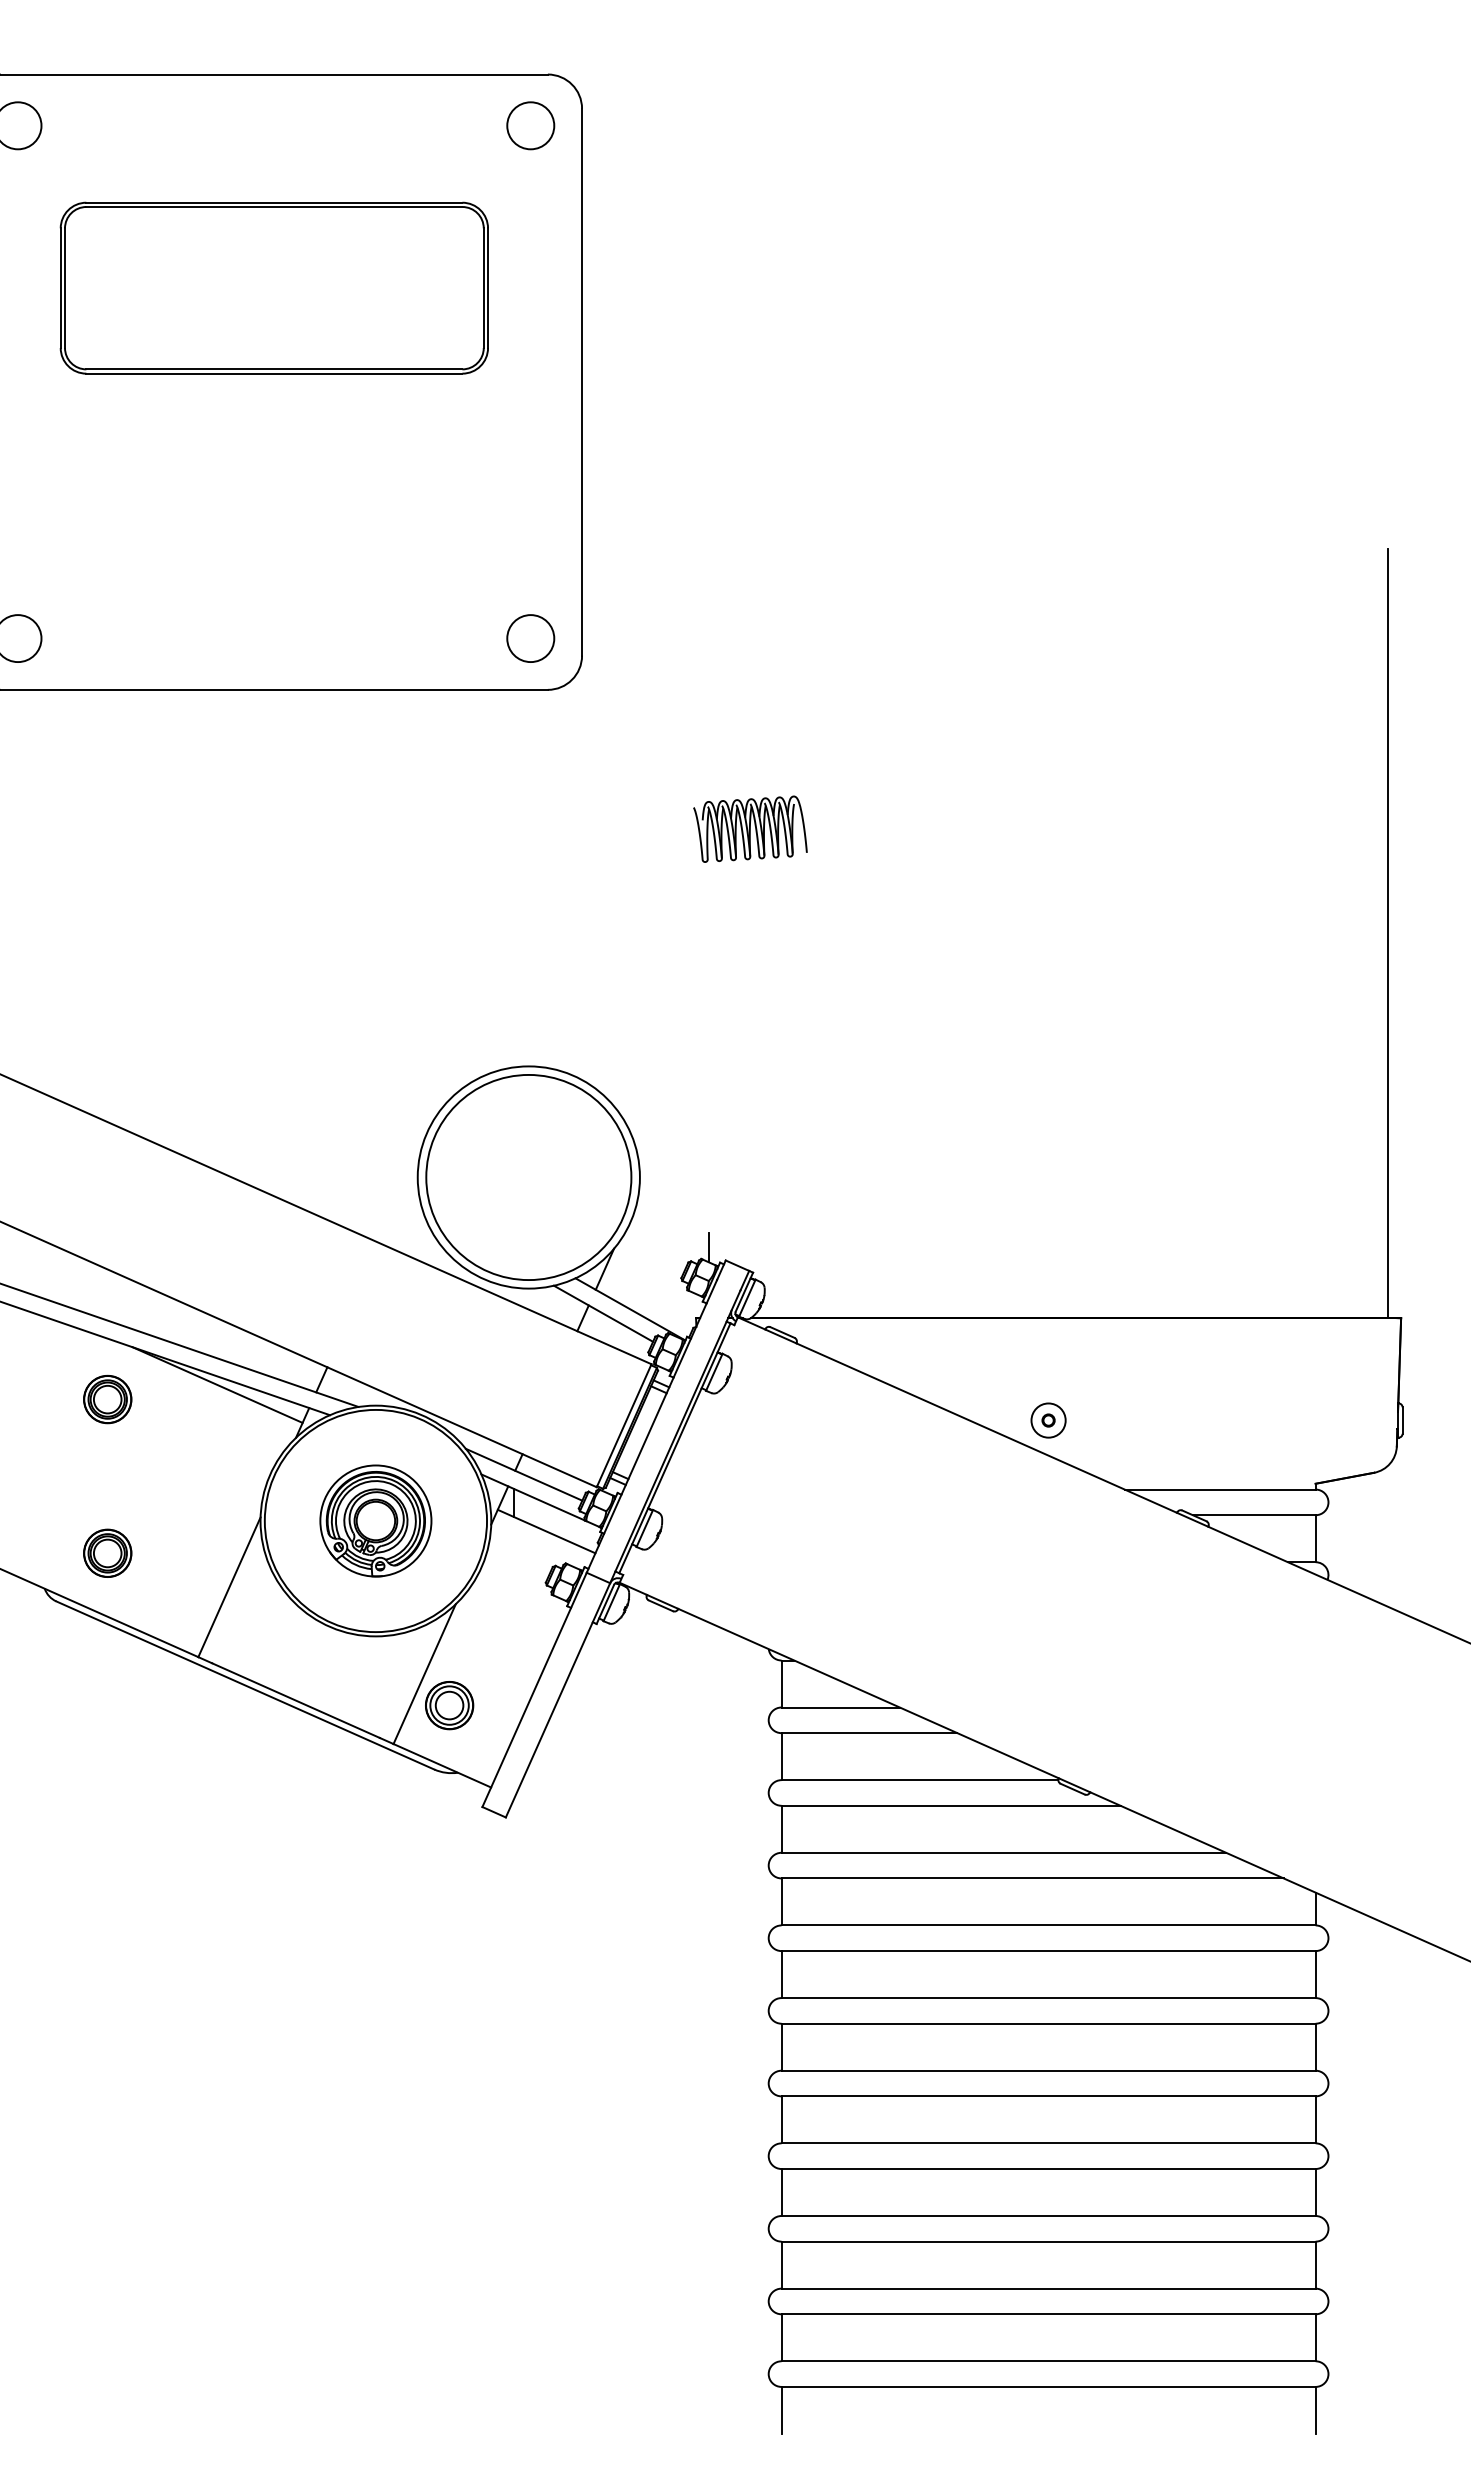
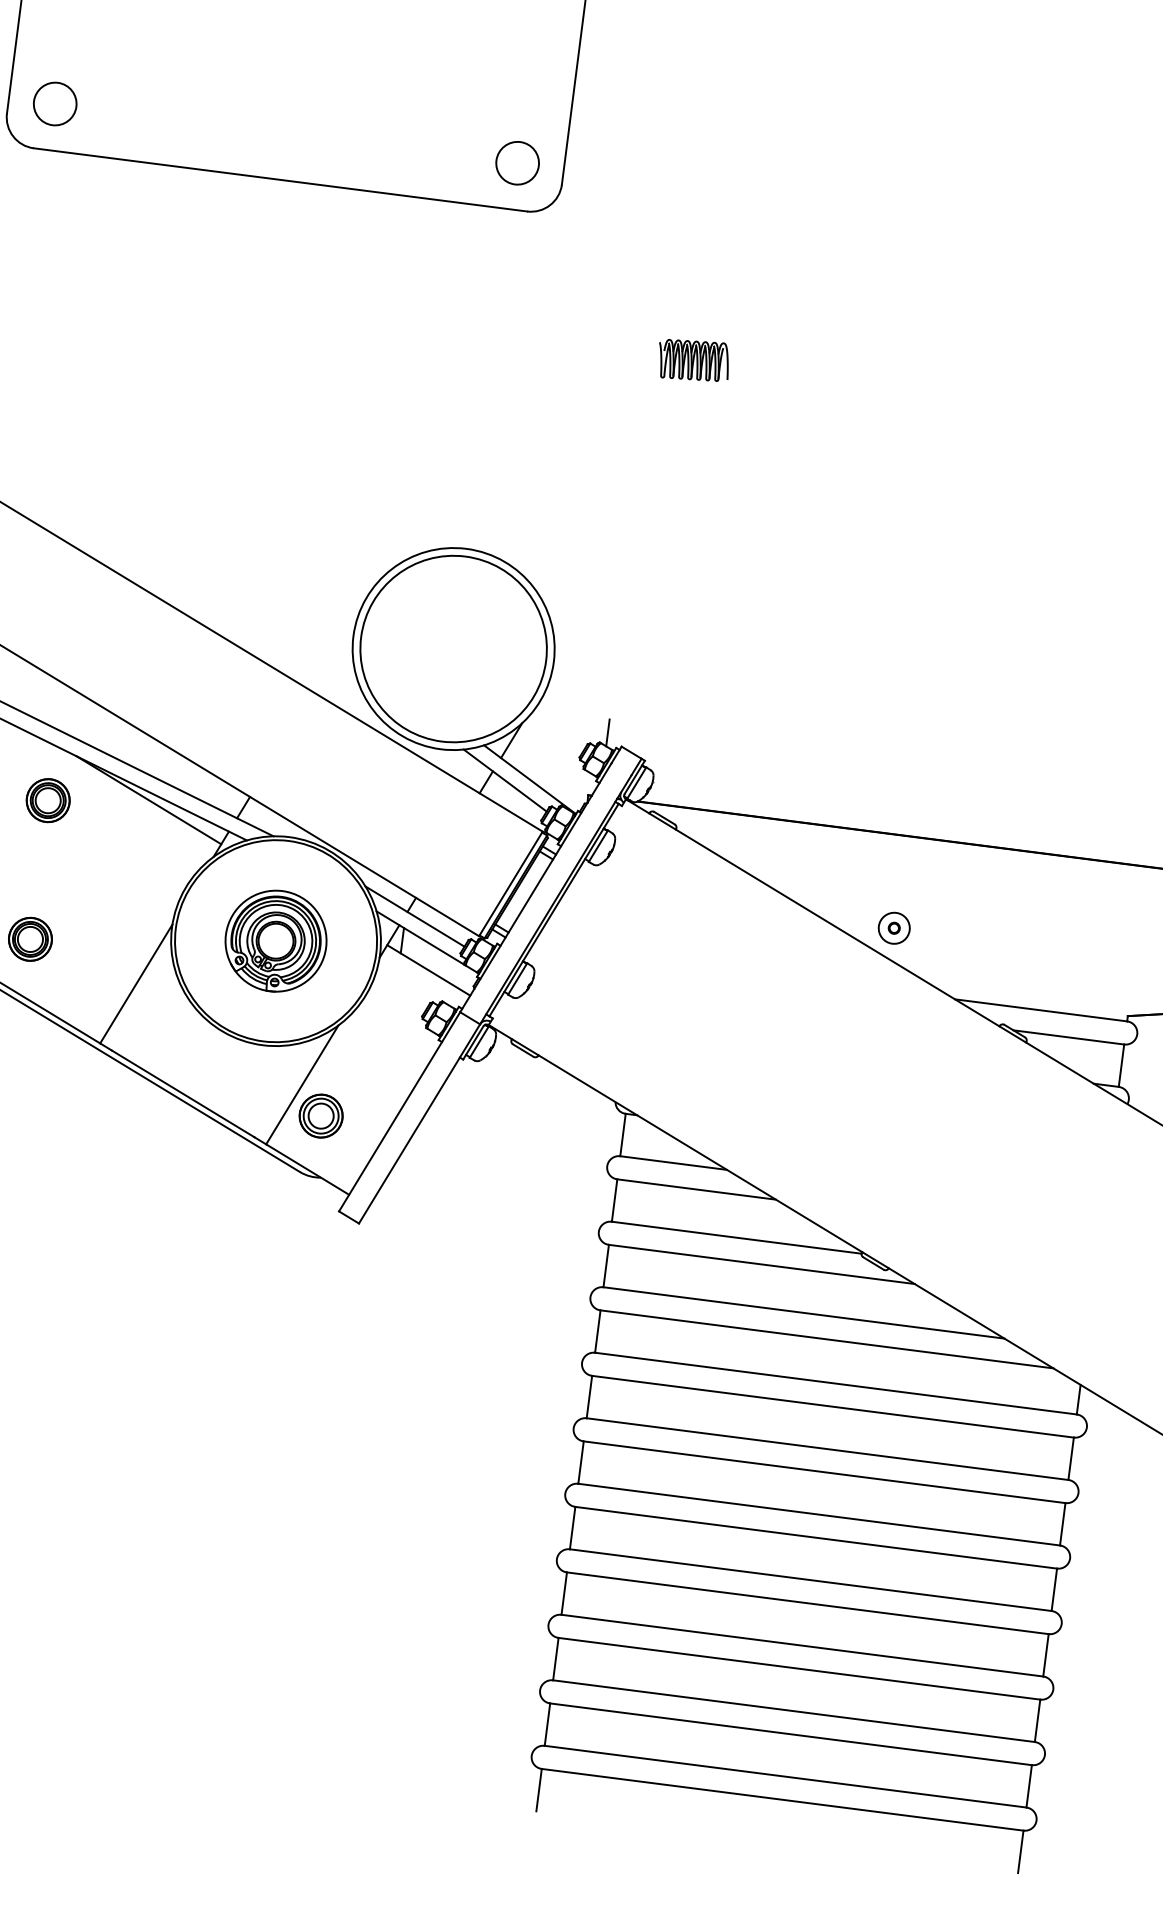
part: (750, 828) -> (693, 359), size x0.7

